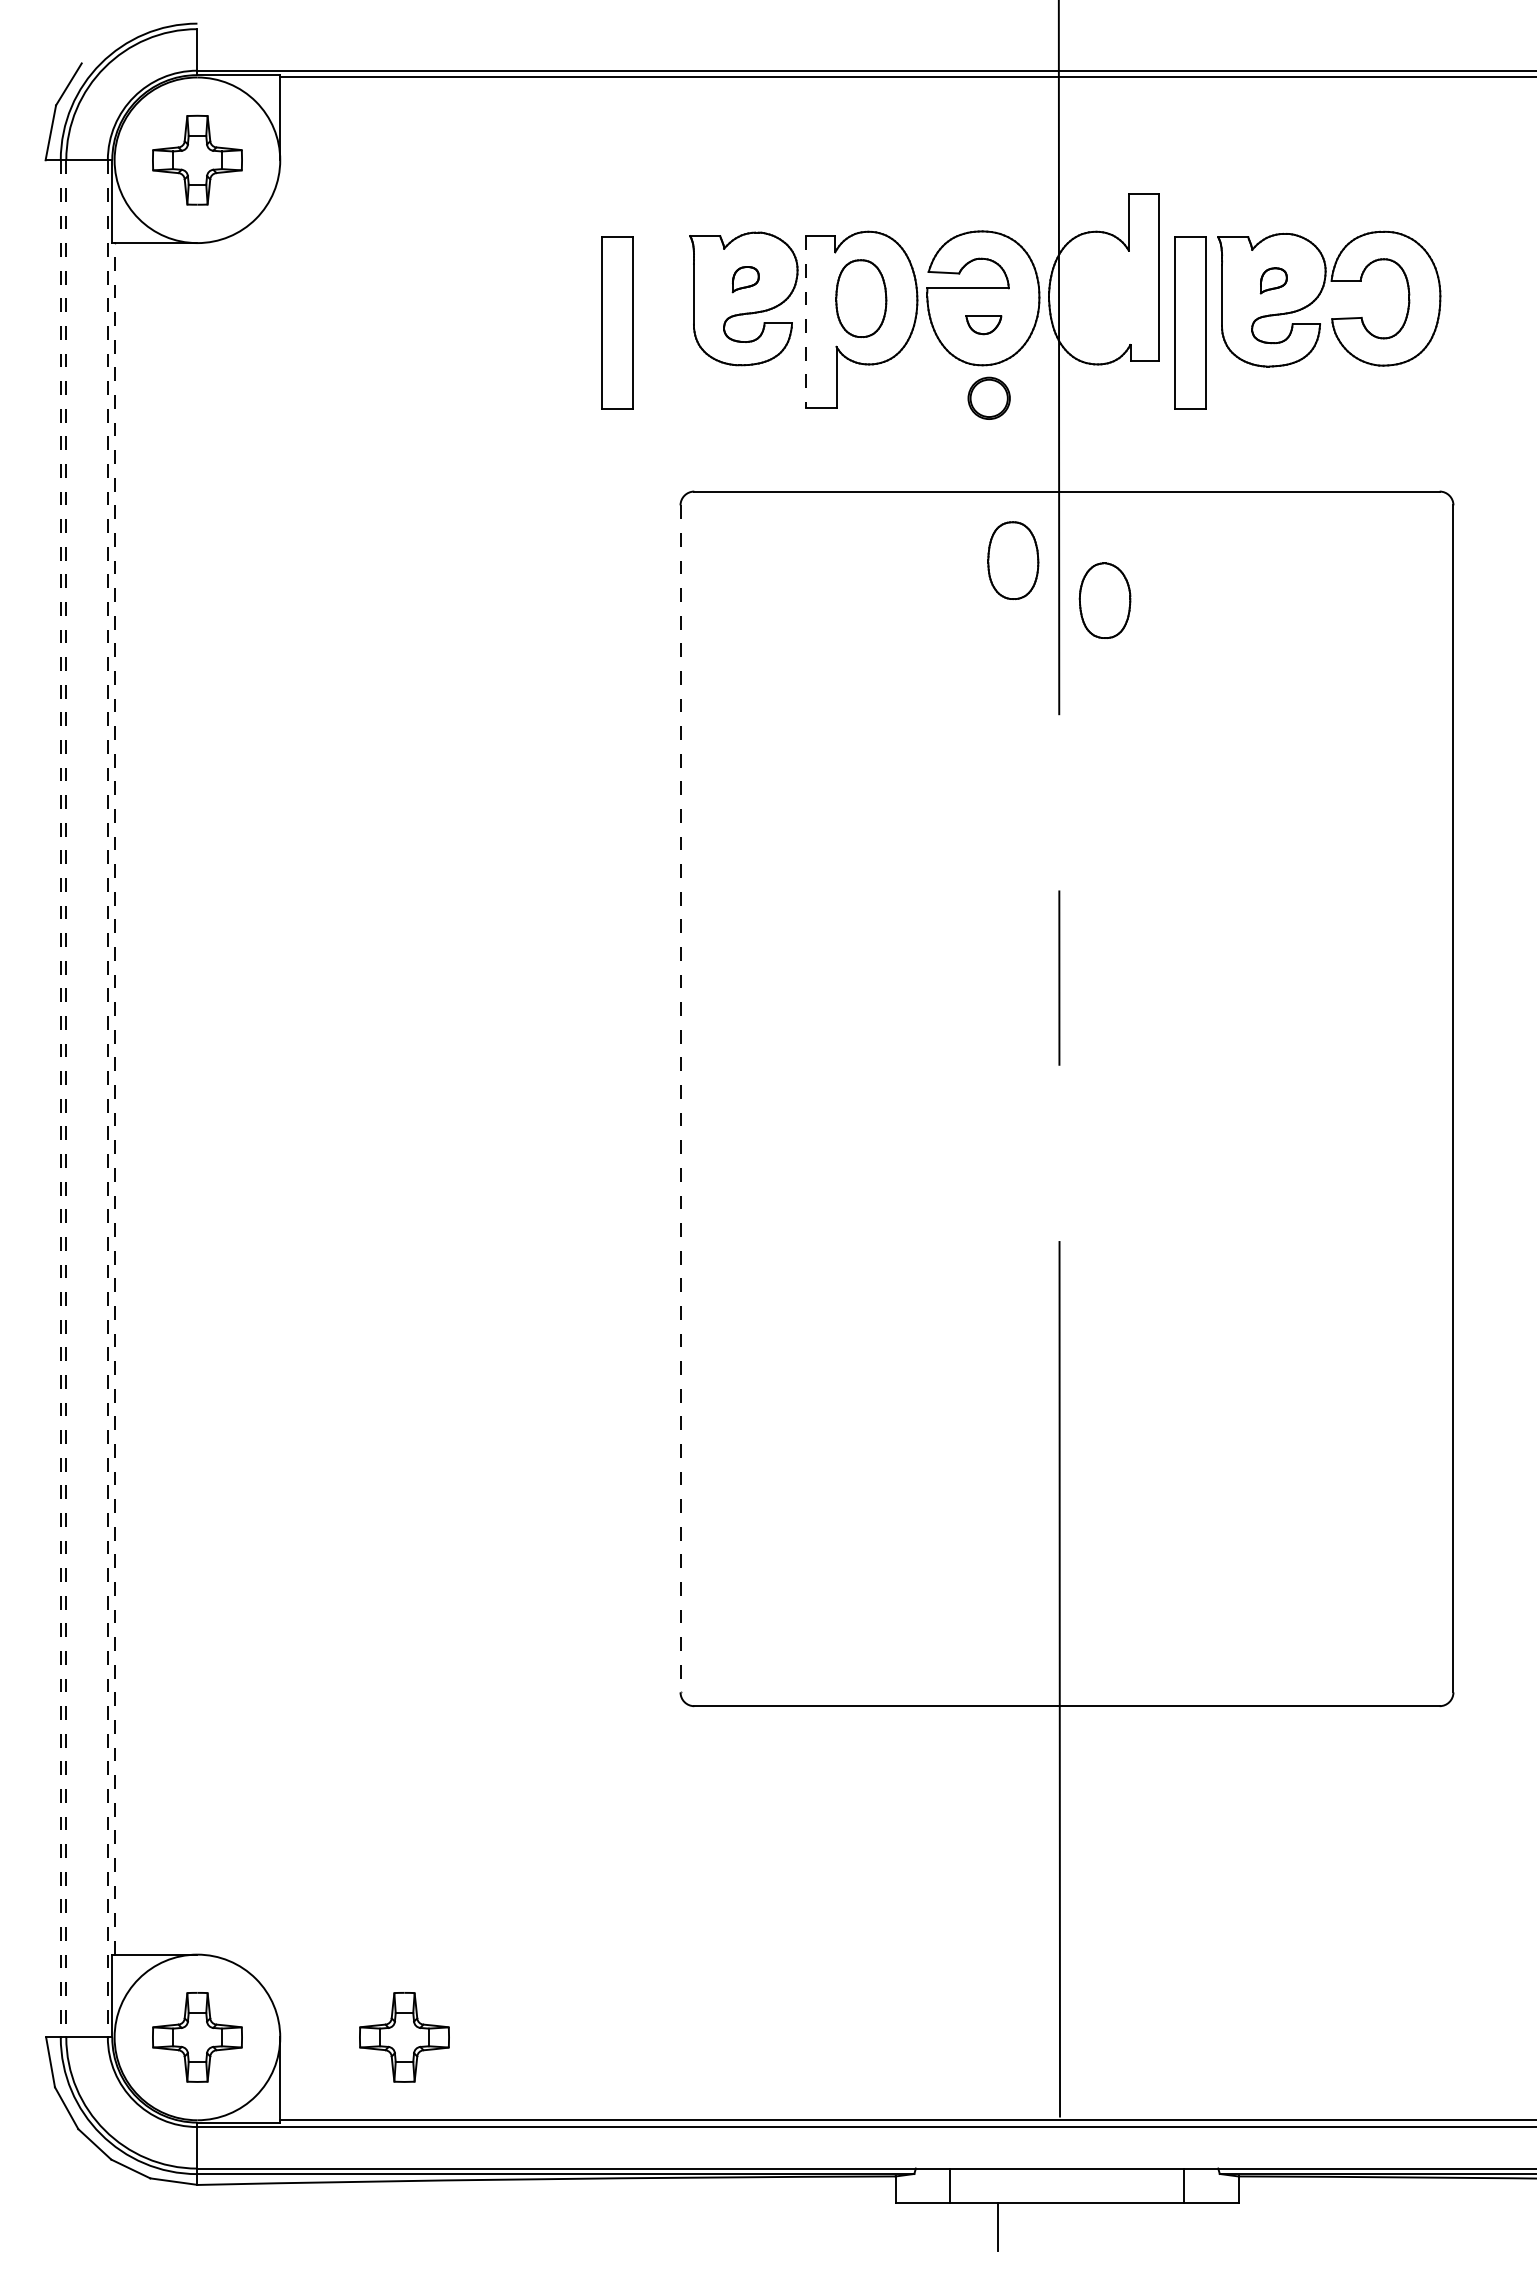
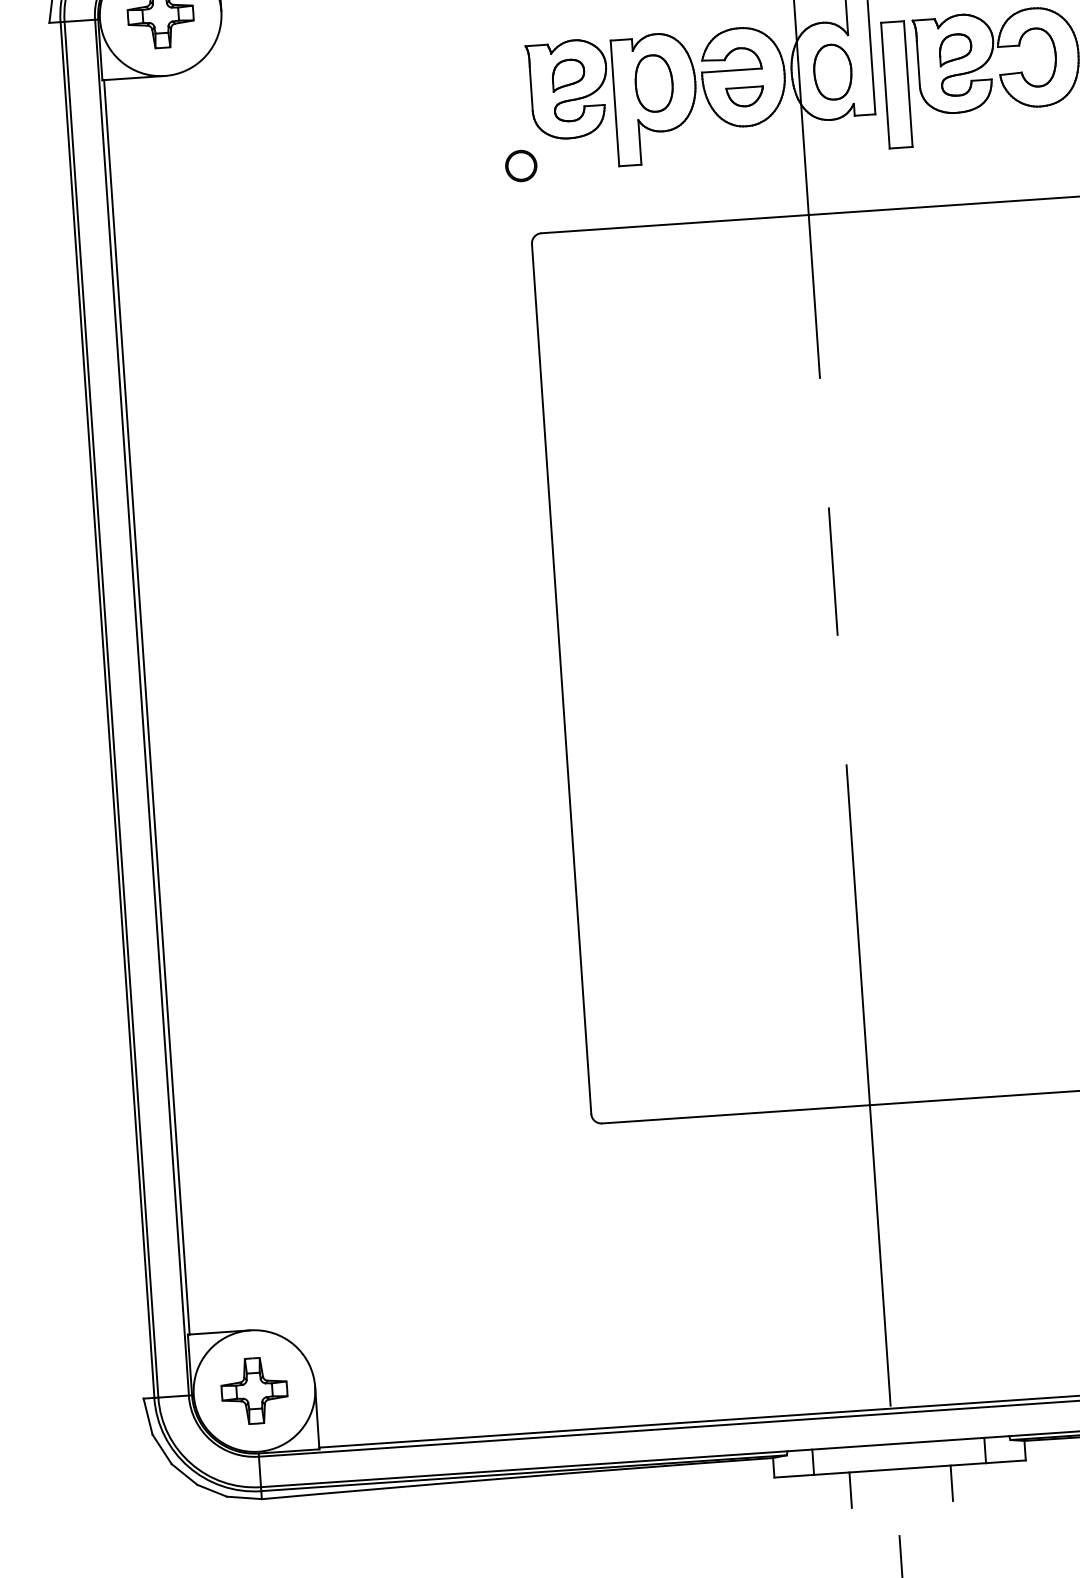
part: (745, 279) -> (568, 75), size x1.67
part: (1273, 280) -> (955, 49), size x1.67
part: (617, 322) -> (476, 113), removed
line: (806, 322) -> (615, 103), dashed -> solid
part: (983, 324) -> (745, 96), size x1.43
part: (988, 397) -> (520, 165), moved
part: (1013, 560) -> (778, 267), removed
part: (1104, 600) -> (832, 72), moved
line: (60, 1098) -> (107, 709), dashed -> solid
line: (66, 1098) -> (111, 709), dashed -> solid
line: (107, 1098) -> (141, 707), dashed -> solid
line: (114, 1098) -> (146, 707), dashed -> solid
line: (680, 1098) -> (561, 678), dashed -> solid
part: (404, 2037) -> (406, 1380), removed
line: (1136, 2227) -> (952, 1483), added

